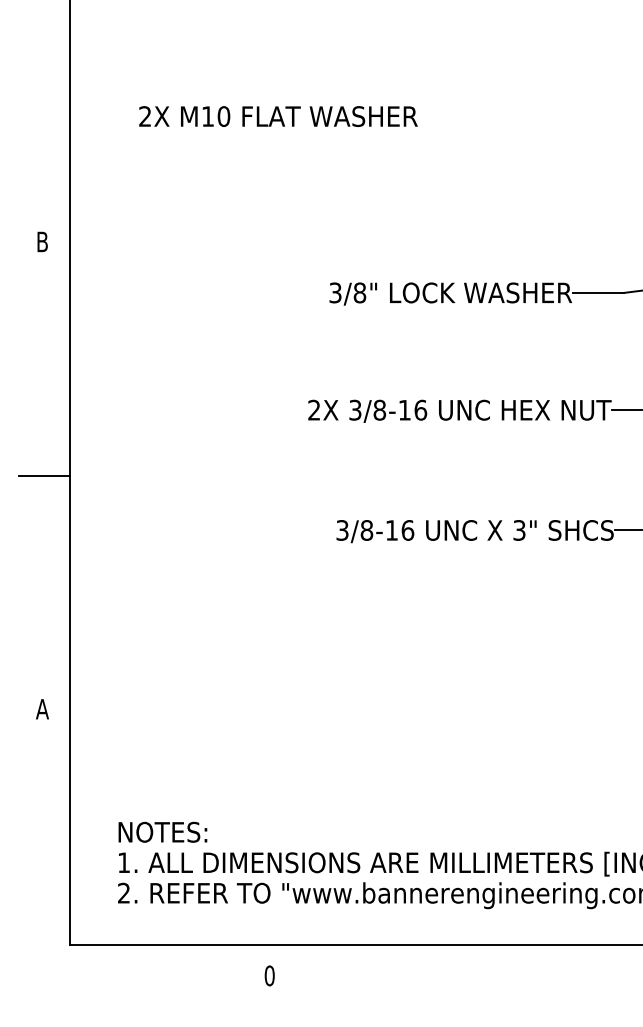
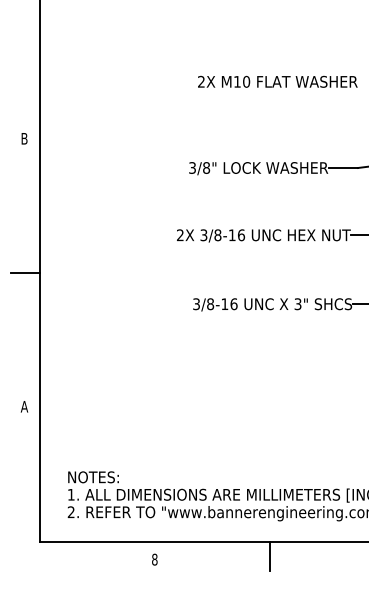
text: (277, 115) -> (277, 81), moved
line: (469, 970) -> (269, 556), added
text: (269, 975) -> (154, 559), 0 -> 8

